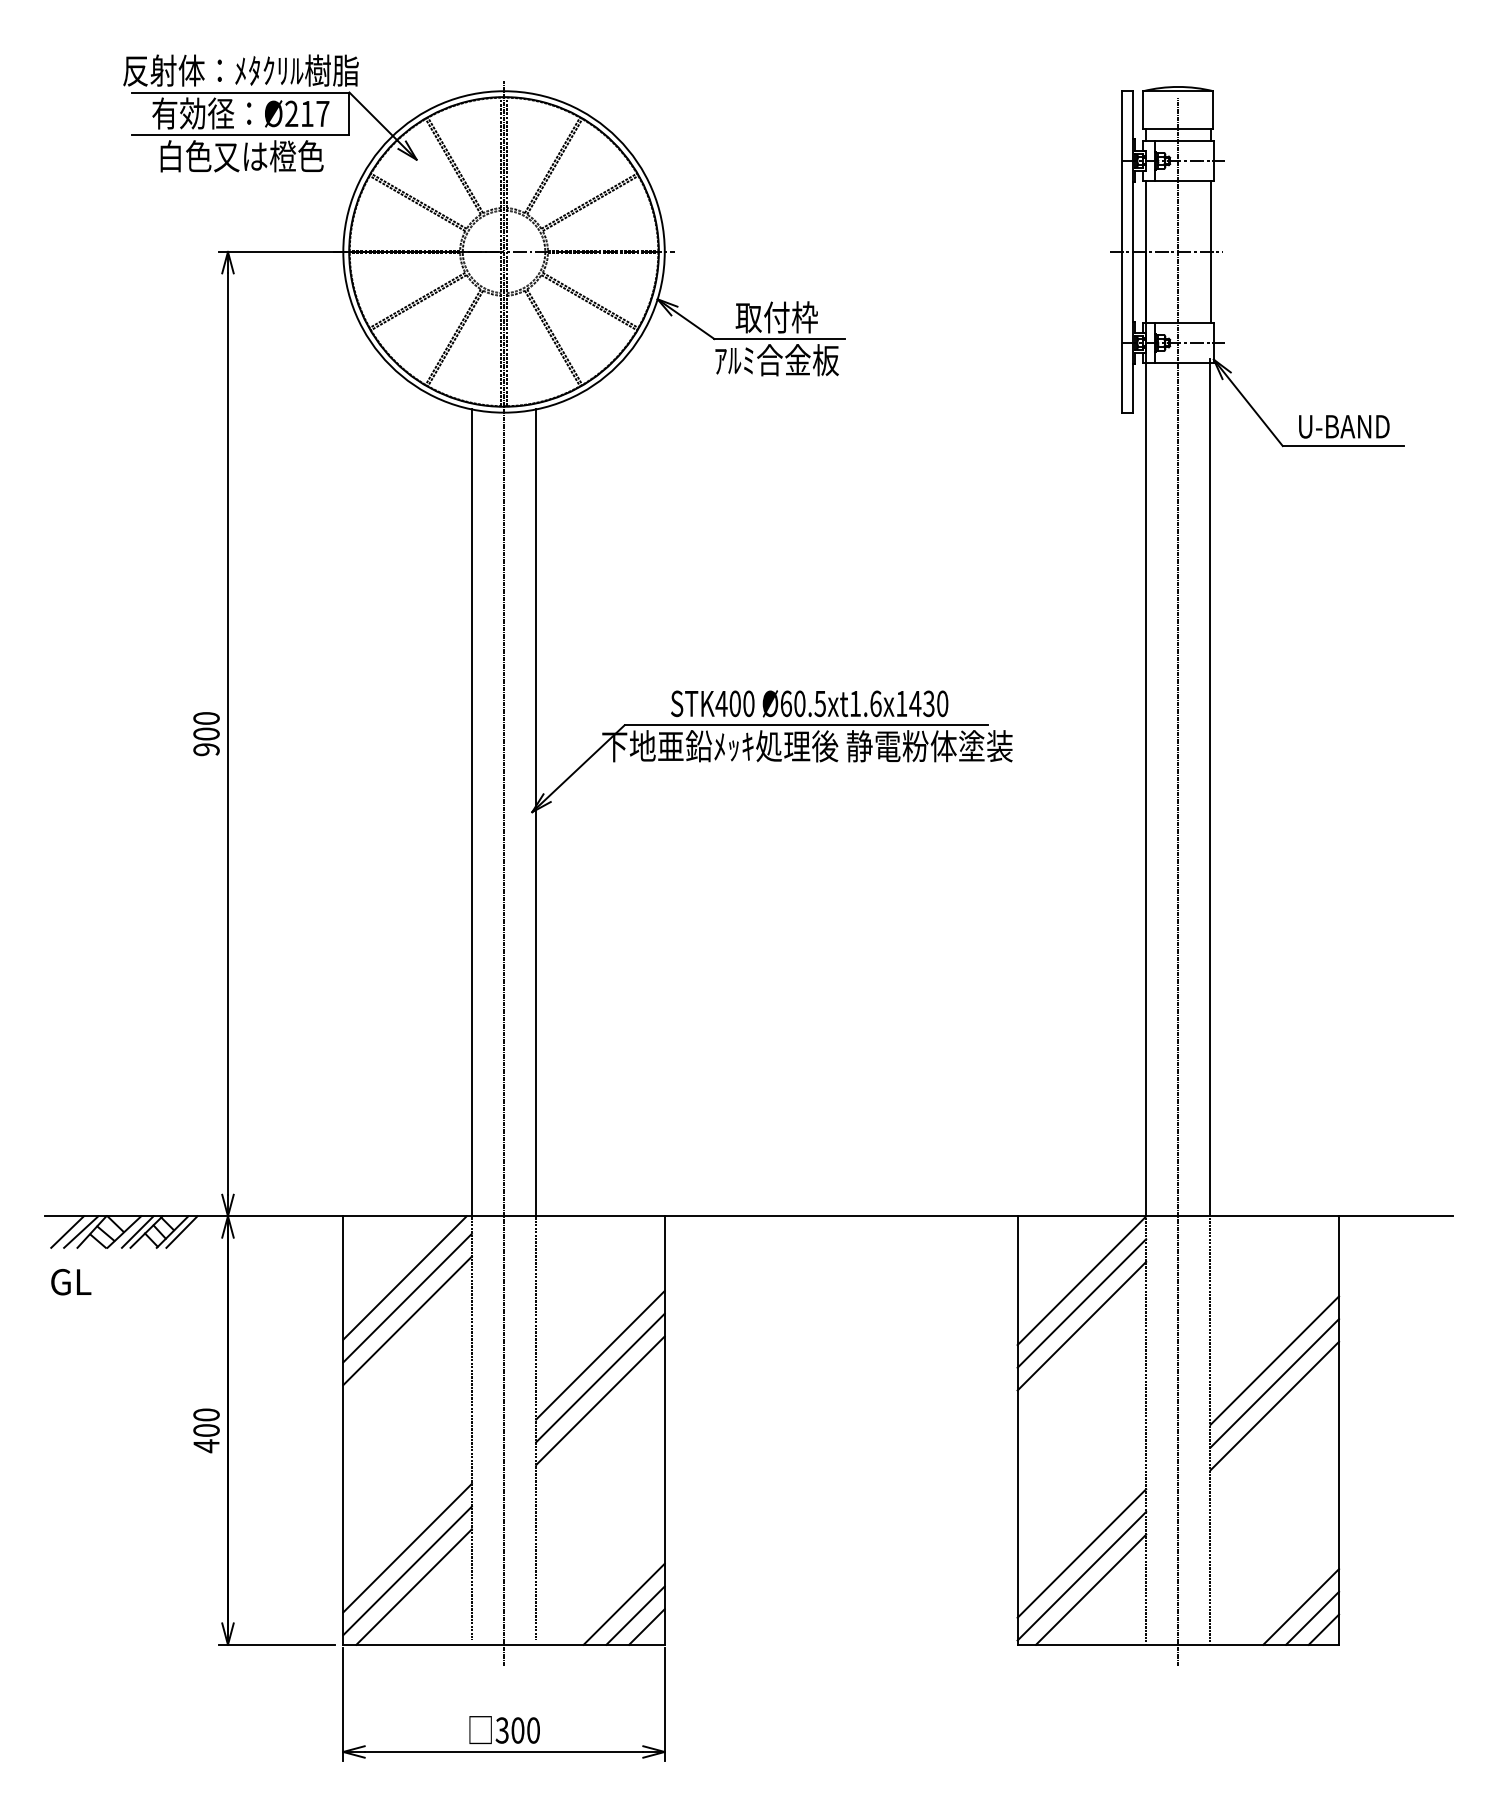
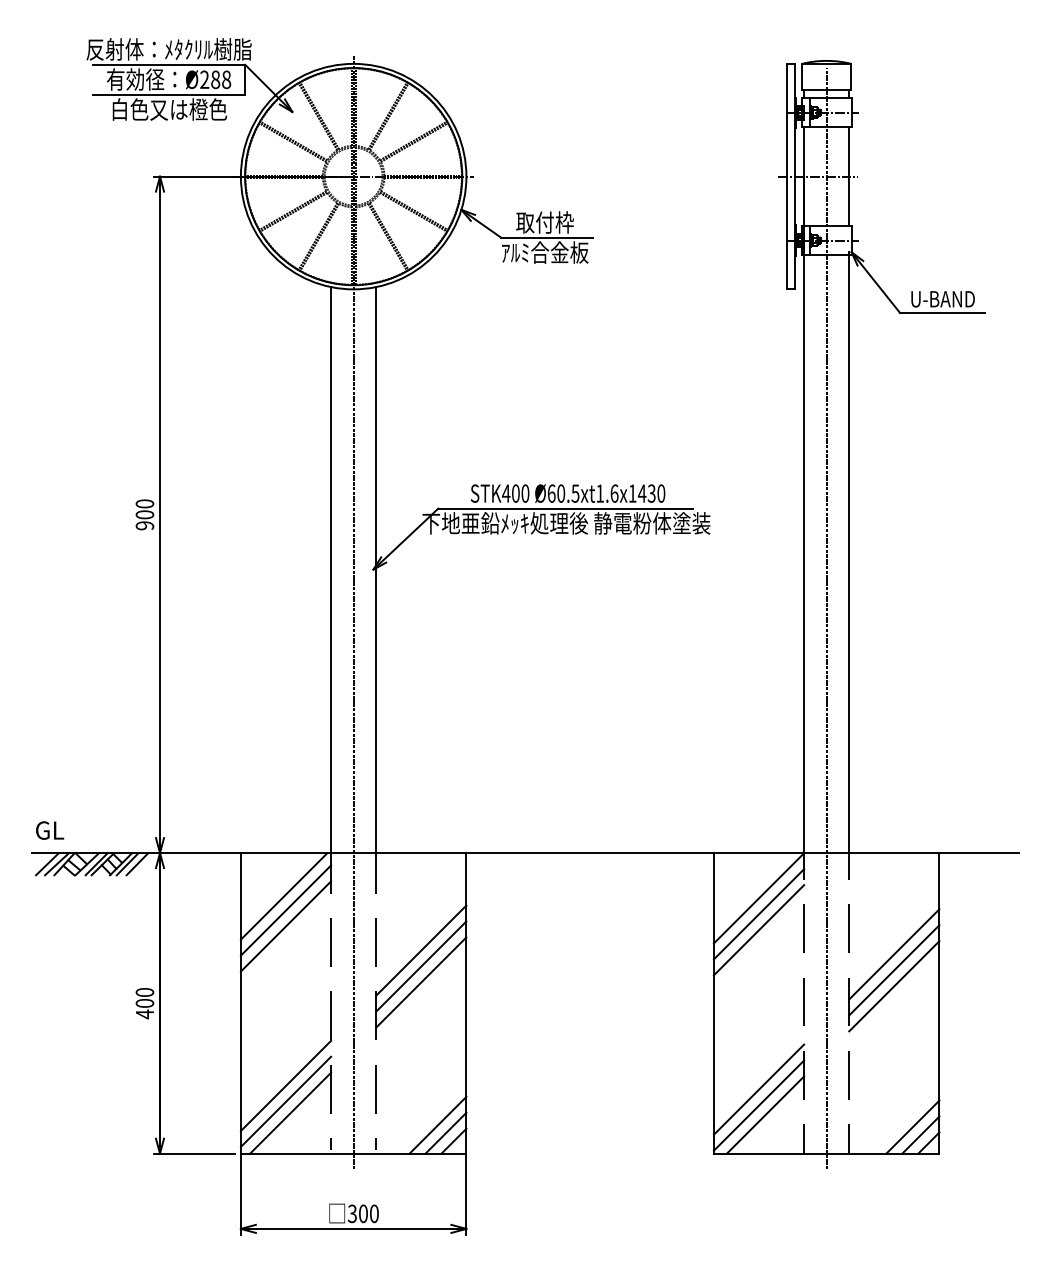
text: (315, 113) -> (221, 79), Ø217 -> Ø288
line: (195, 1231) -> (137, 863), added
text: (71, 1282) -> (50, 830), moved

